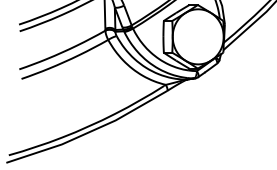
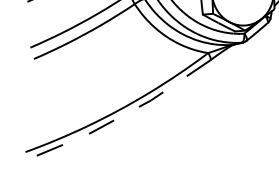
line: (89, 132) -> (120, 117), solid -> dashed

